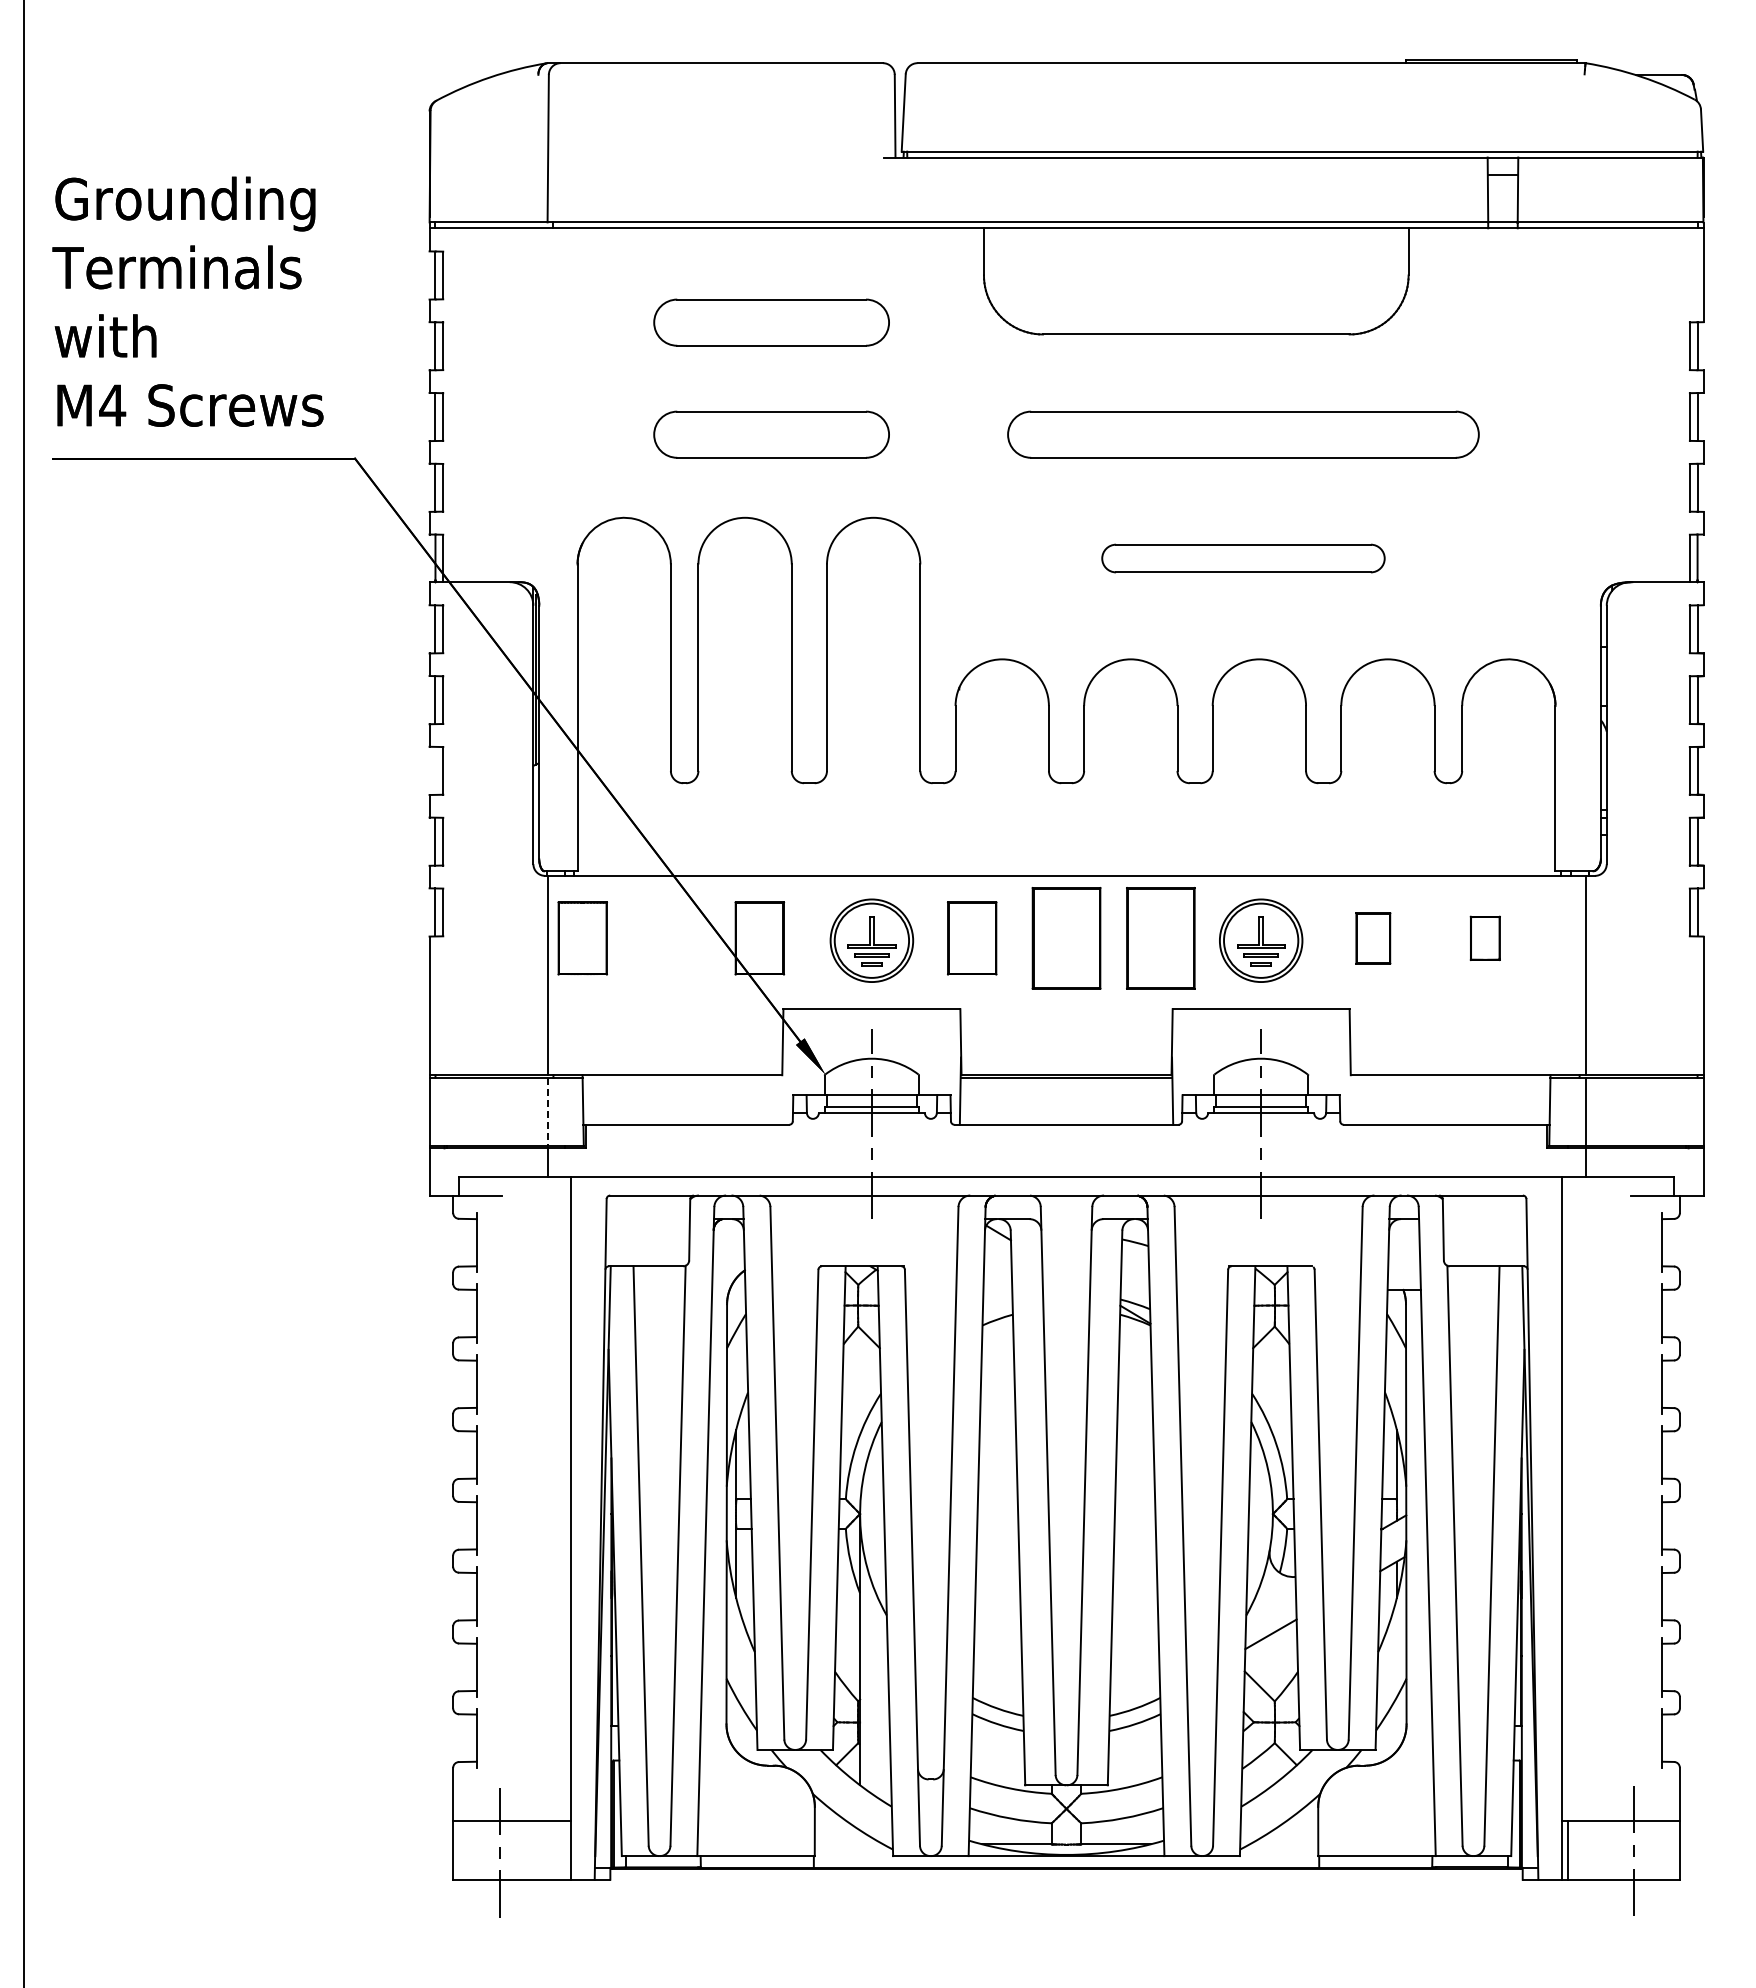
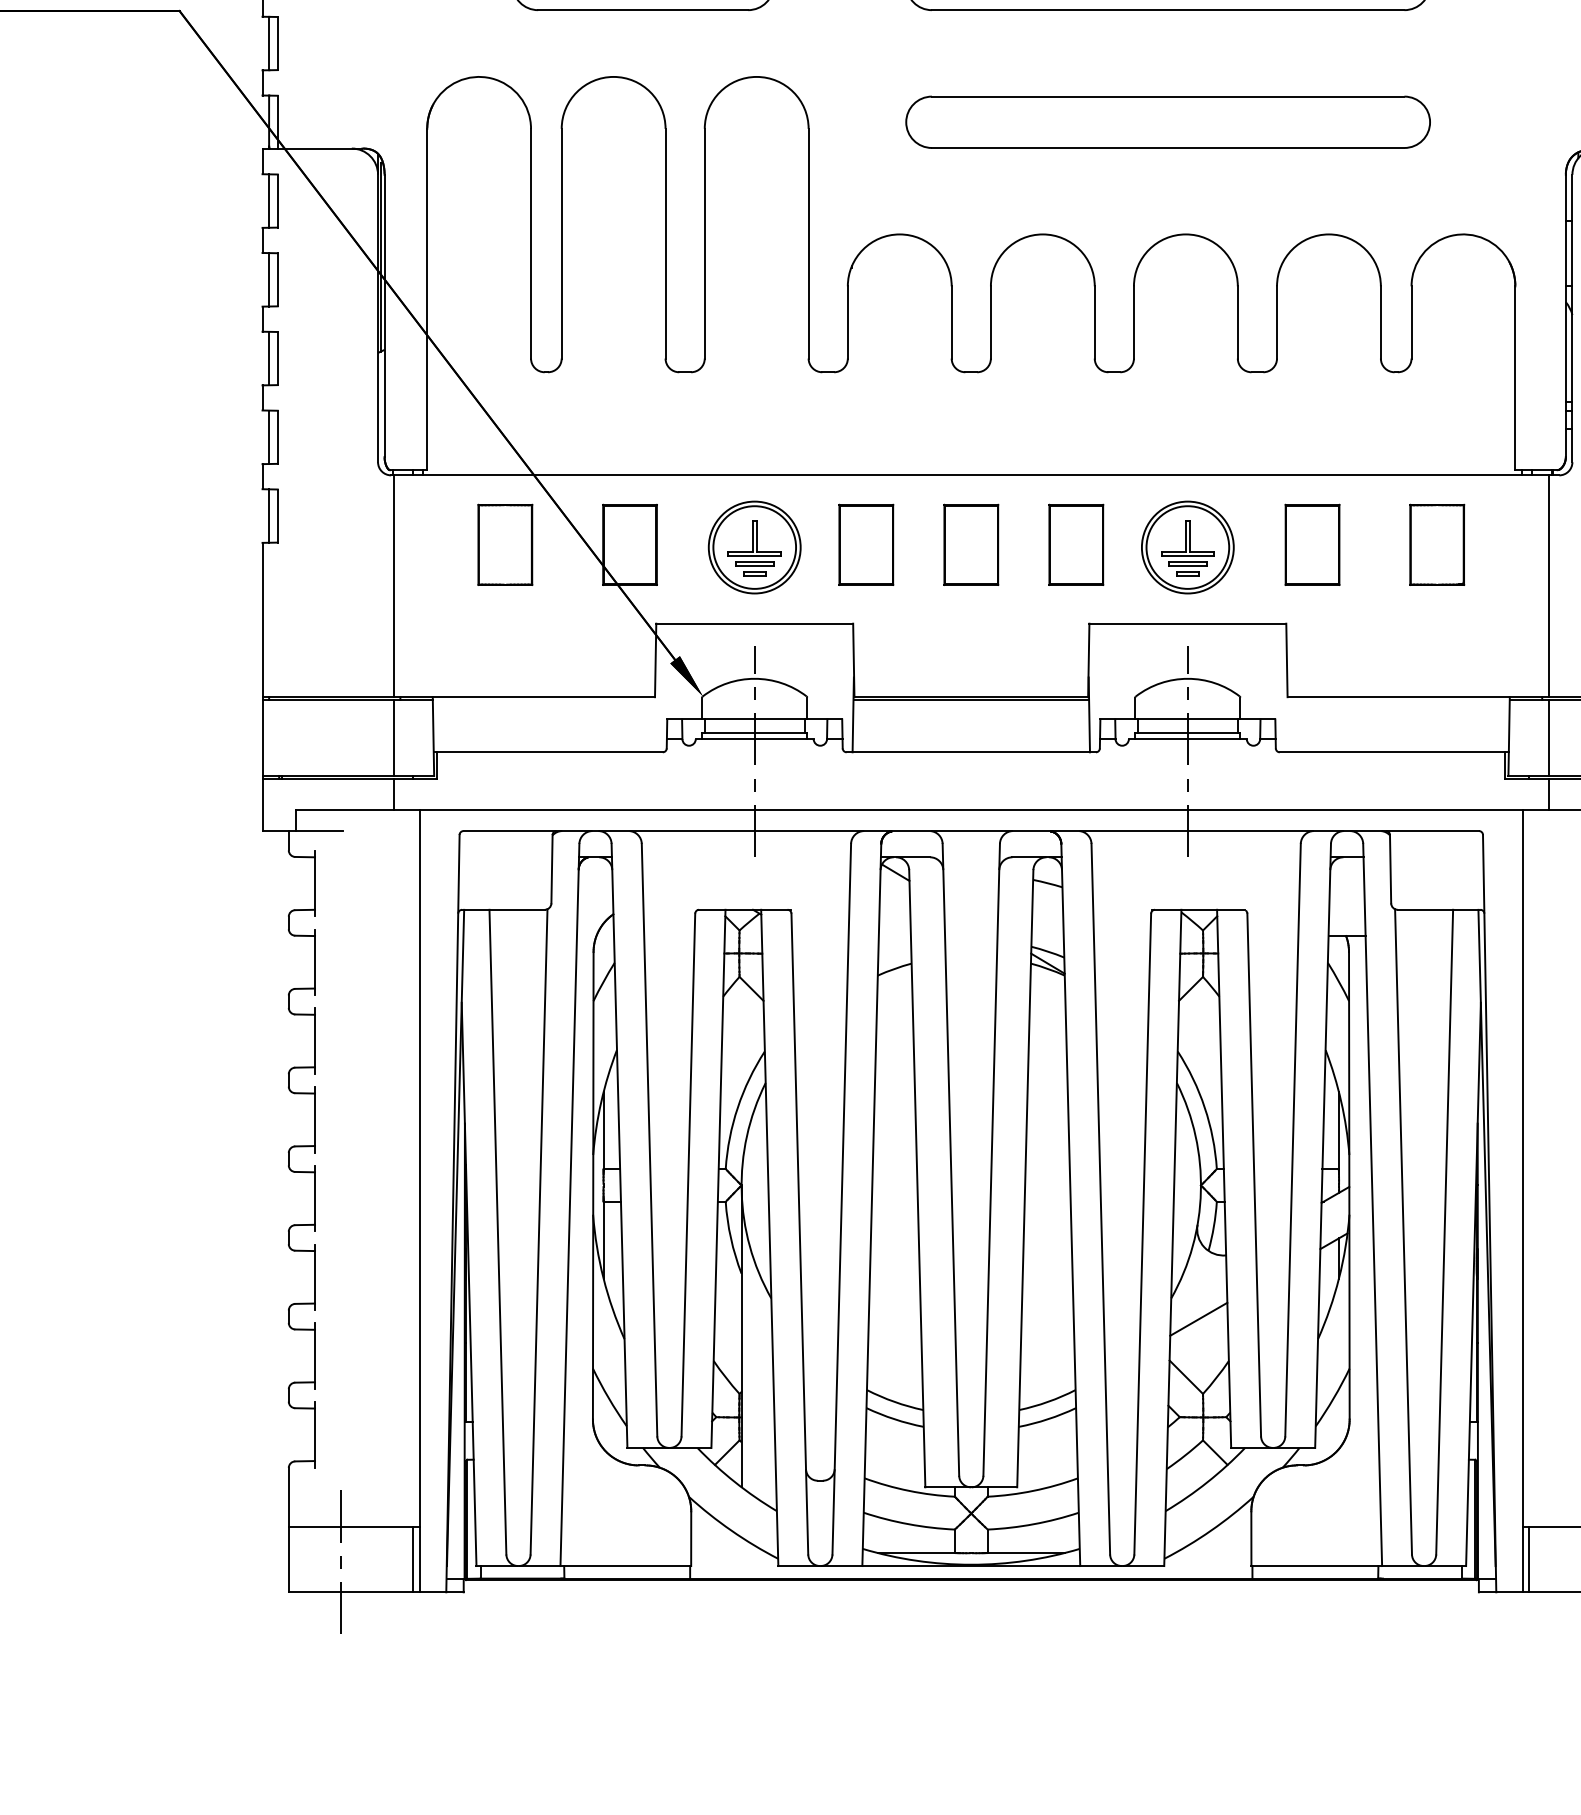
part: (1243, 558) -> (1168, 122), size x1.67
line: (435, 770) -> (269, 358), added
part: (582, 938) -> (505, 545), moved
part: (1066, 938) -> (971, 545), size x0.71
part: (1160, 938) -> (1075, 545), size x0.71
part: (1373, 938) -> (1312, 545), size x1.43
part: (1485, 938) -> (1437, 545), size x1.67
line: (547, 1112) -> (393, 738), dashed -> solid
line: (565, 1849) -> (413, 1558), added

